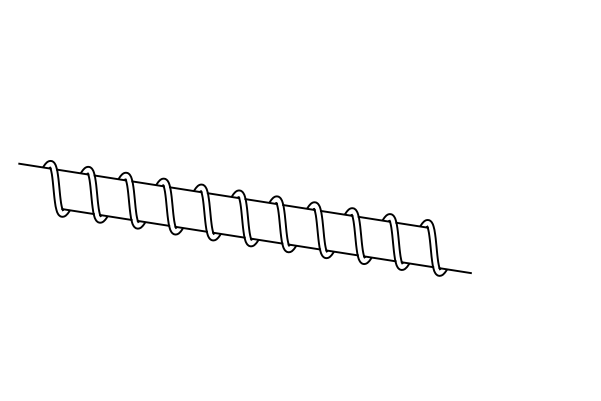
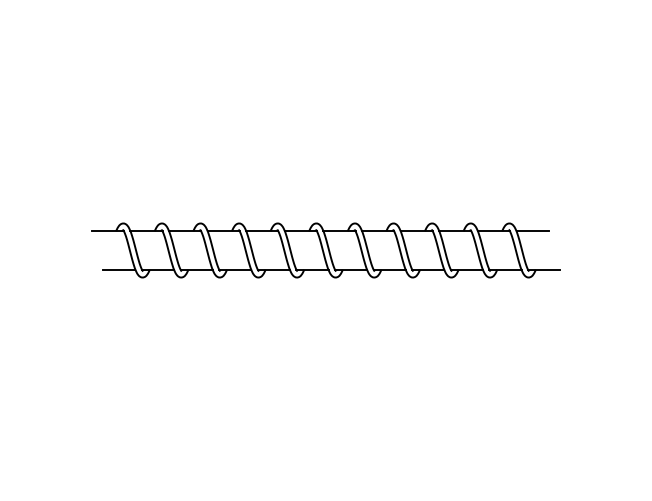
line: (40, 205) -> (119, 269), added
line: (449, 231) -> (532, 231), added

